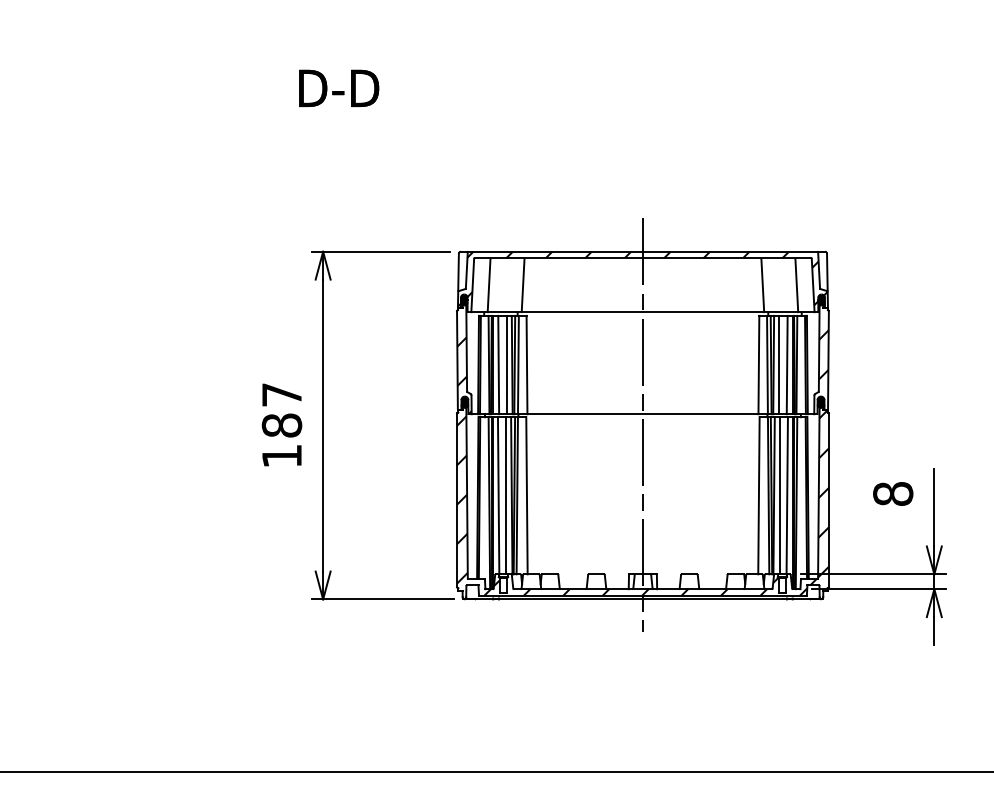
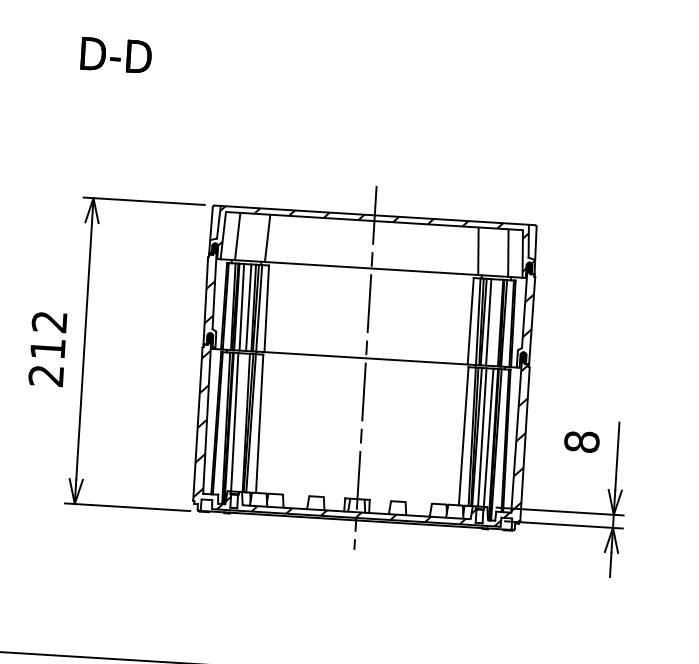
line: (786, 364) -> (495, 322), removed
text: (281, 425) -> (47, 348), 187 -> 212
line: (505, 495) -> (240, 422), removed

